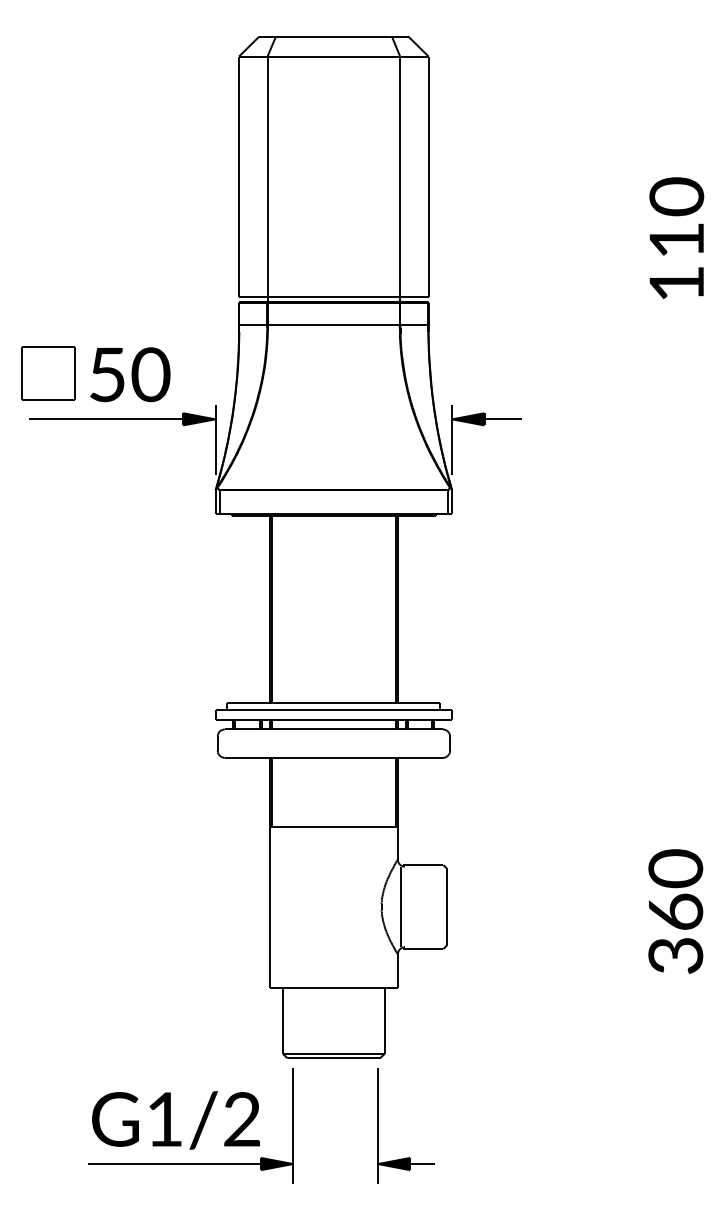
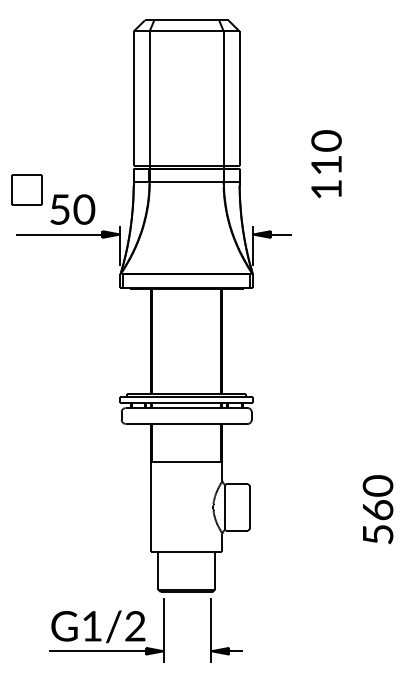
text: (676, 238) -> (326, 164), moved
part: (47, 372) -> (26, 189), moved
text: (674, 955) -> (377, 534), 360 -> 560

